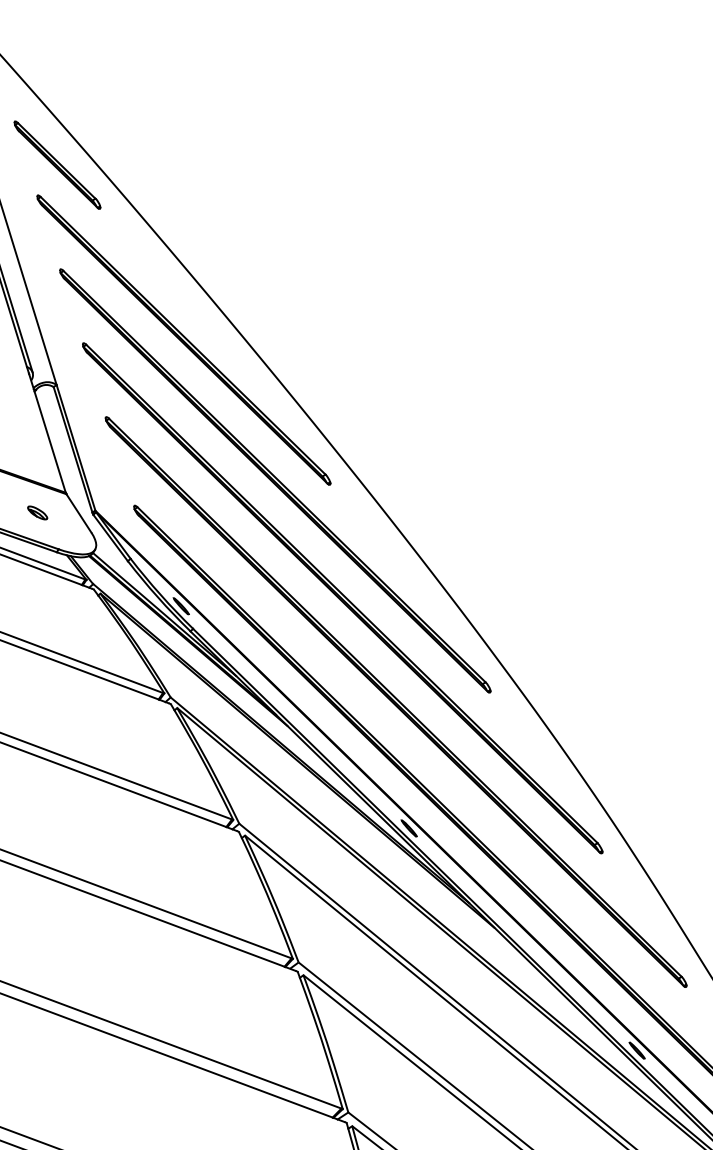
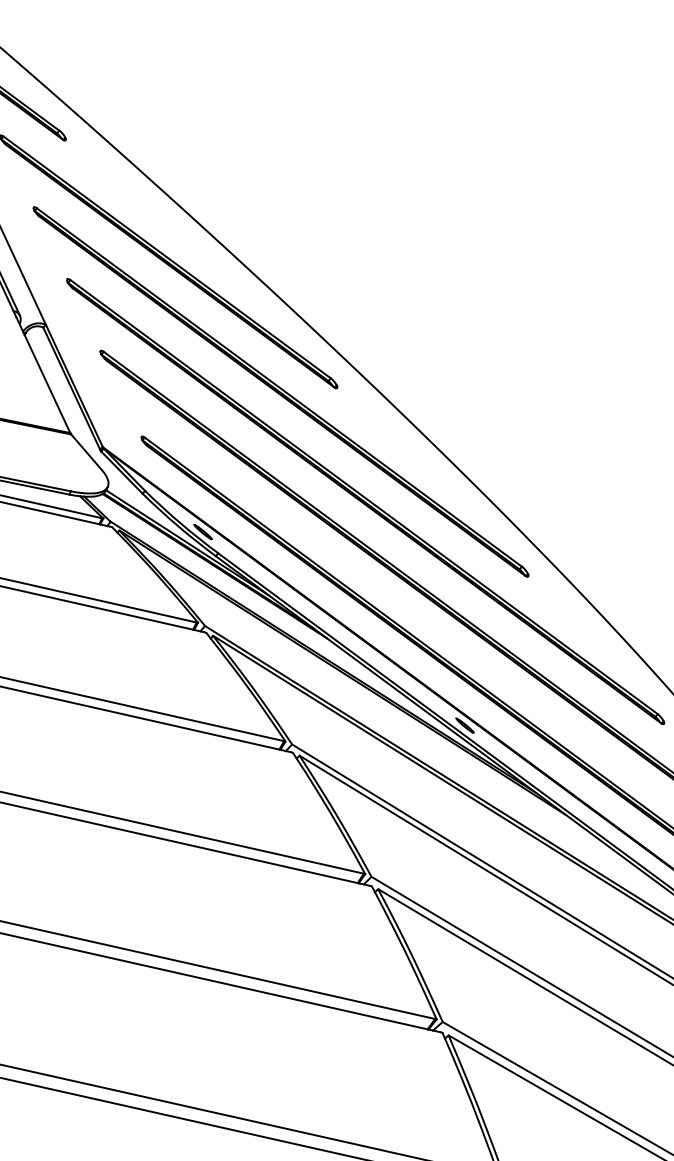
part: (37, 512) -> (44, 456), removed

